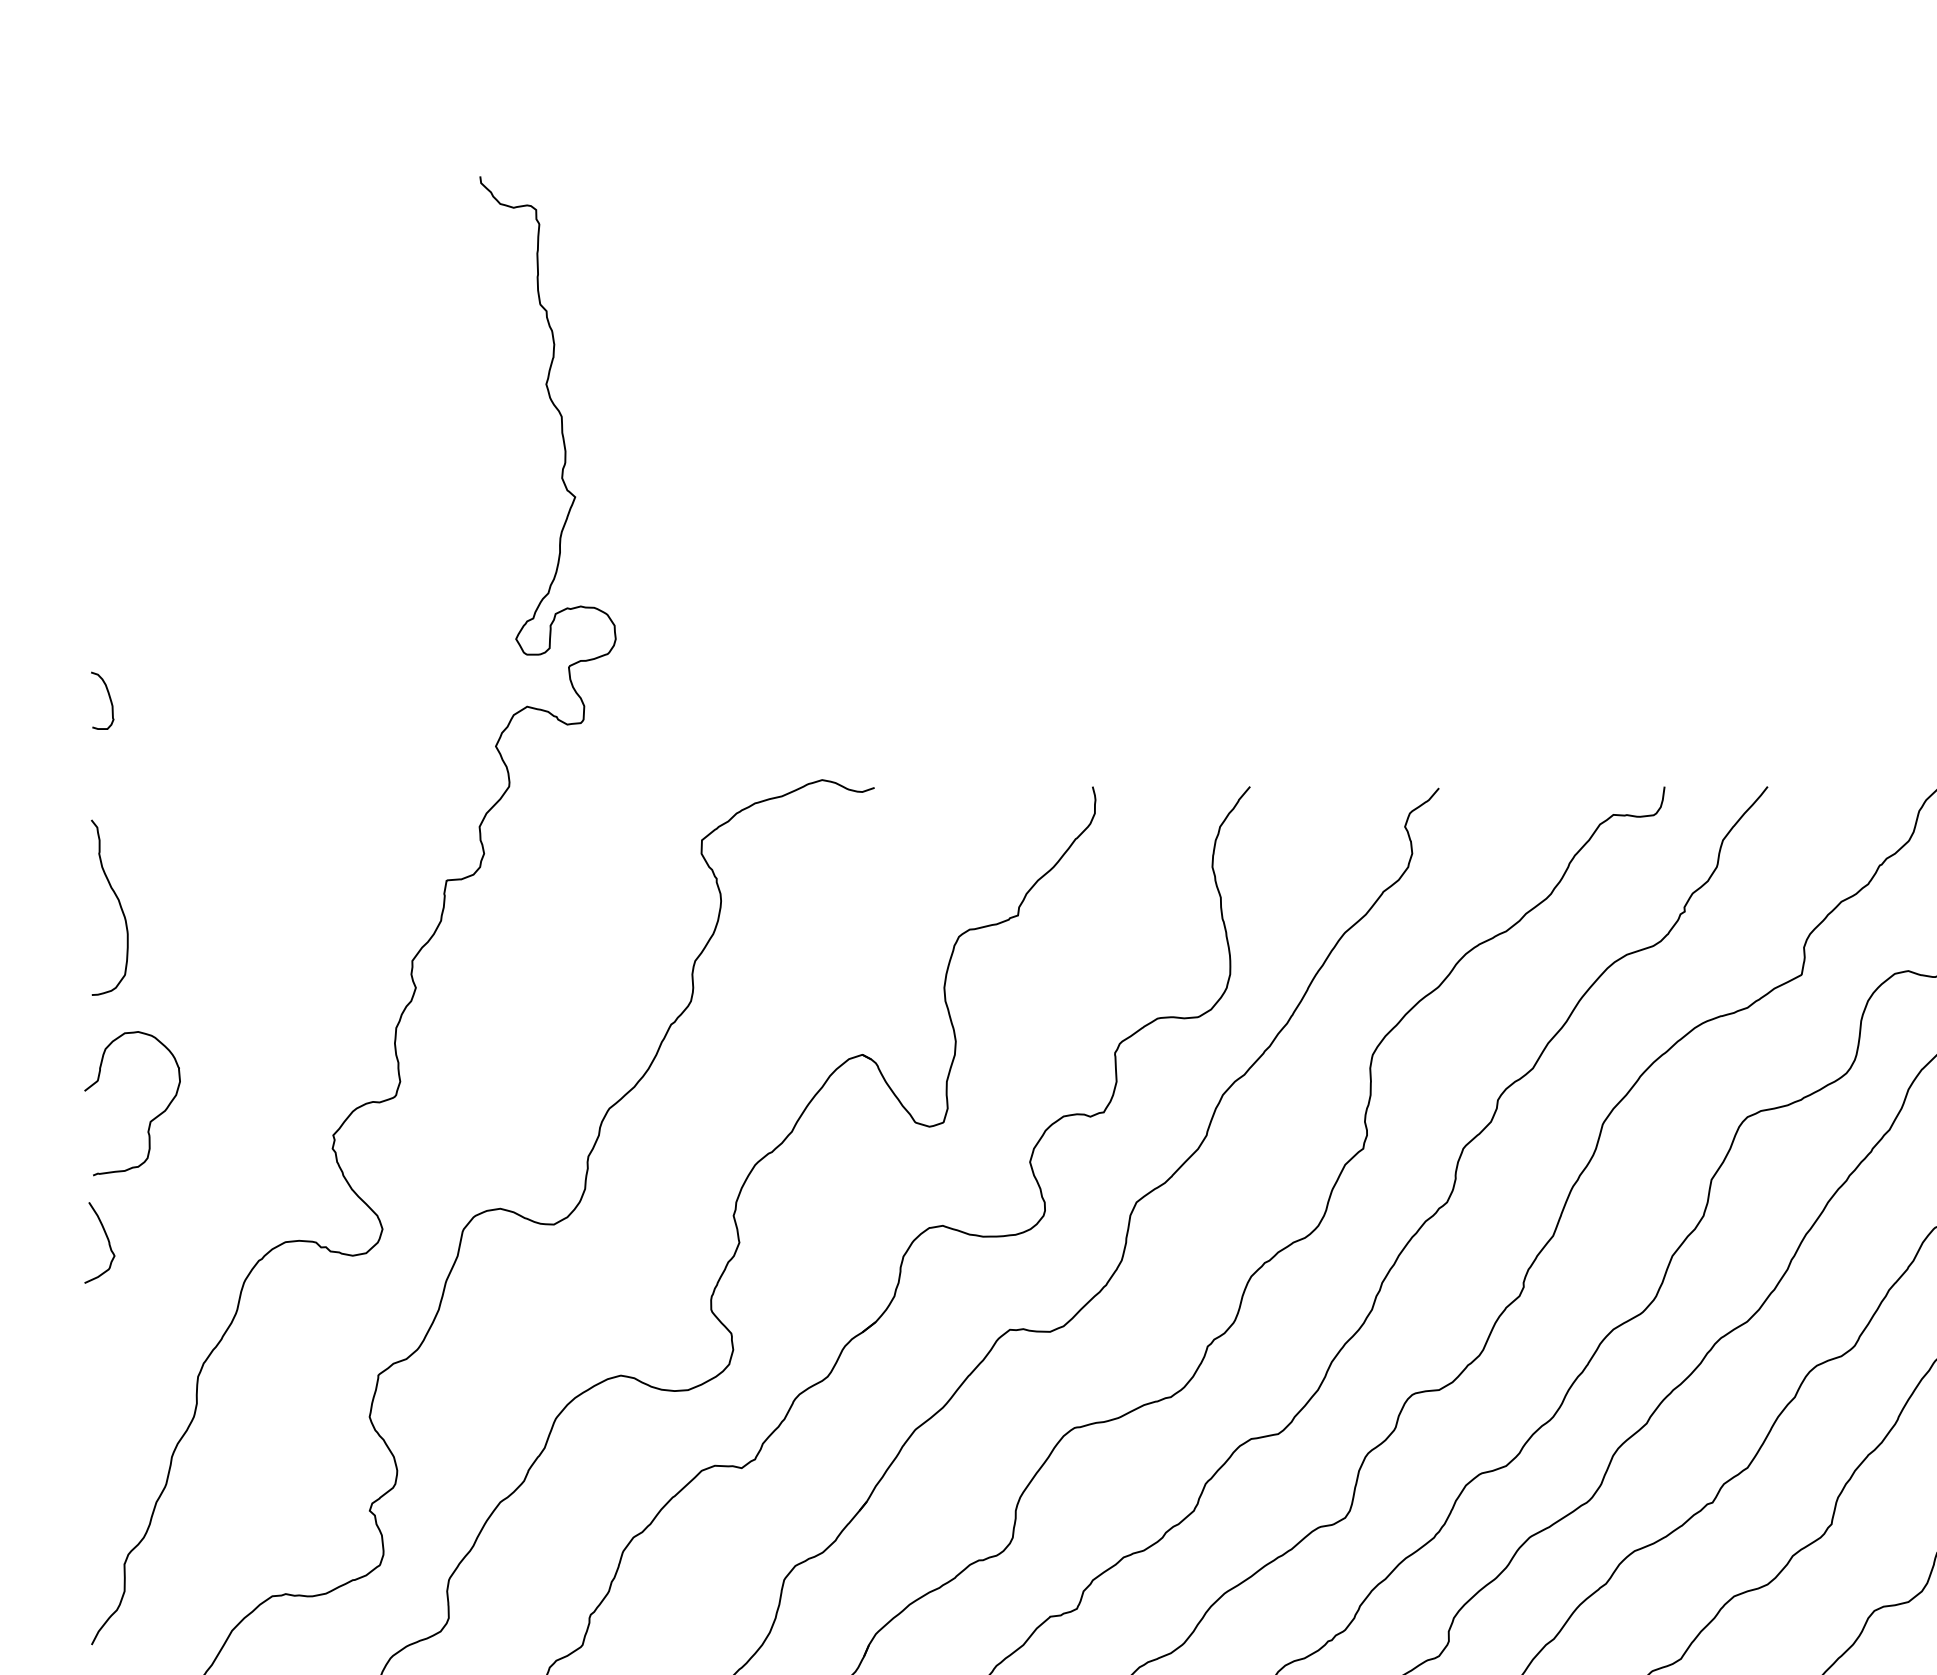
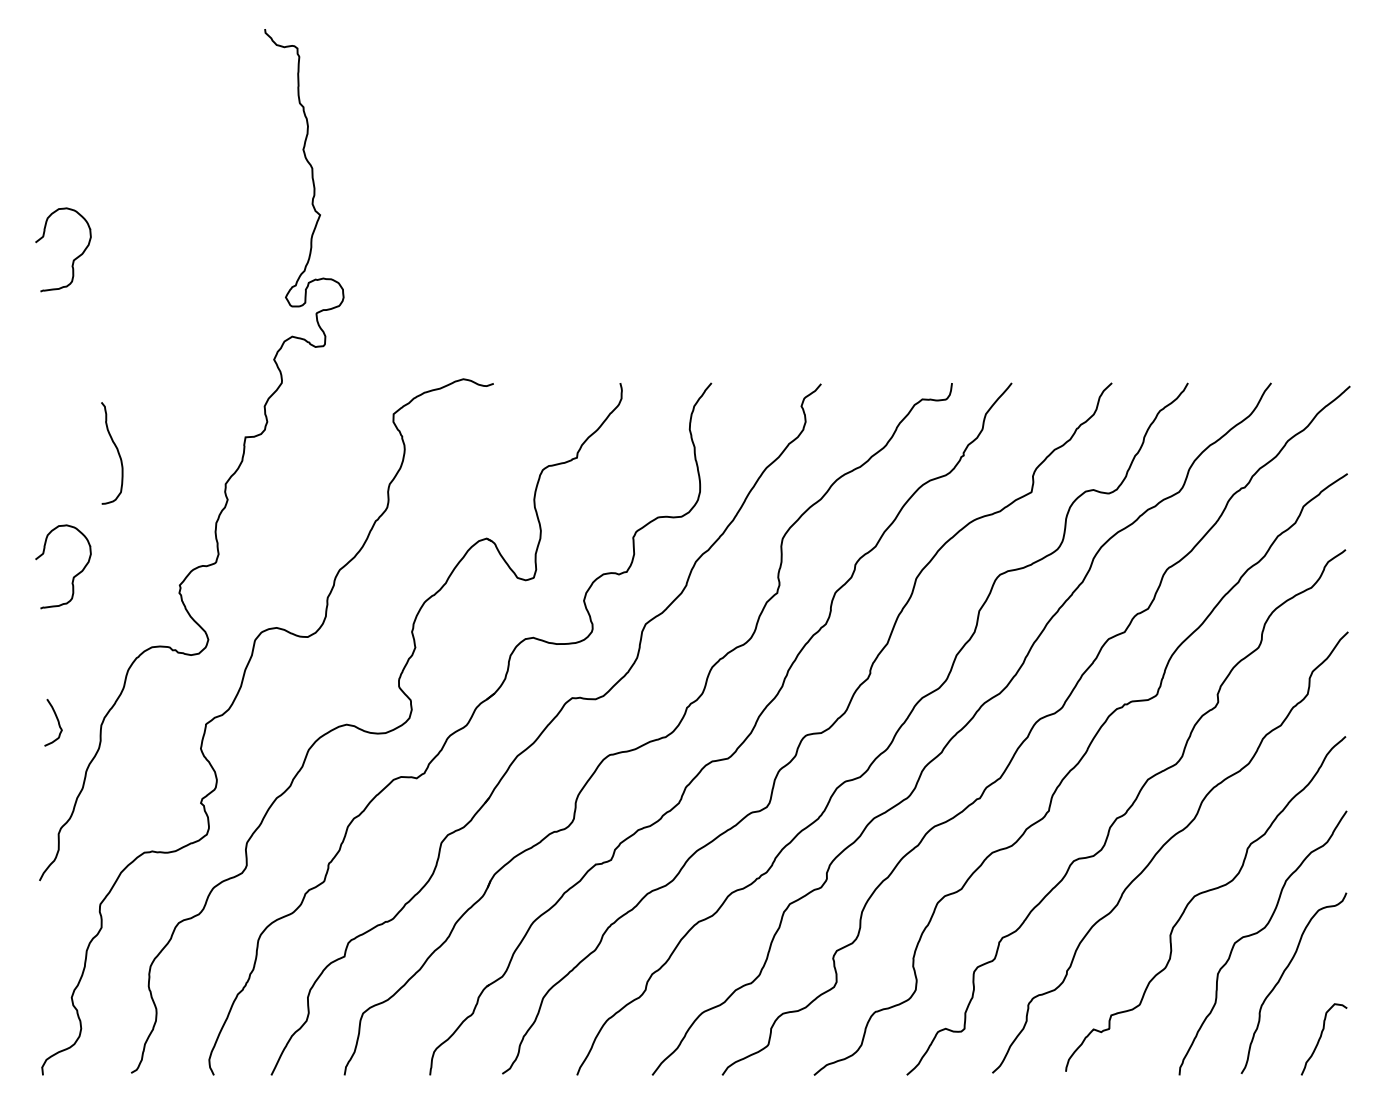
curve: (150, 573) -> (73, 259), added
curve: (108, 699) -> (49, 332), removed
curve: (119, 906) -> (117, 452), moved
curve: (106, 1242) -> (57, 722), moved

